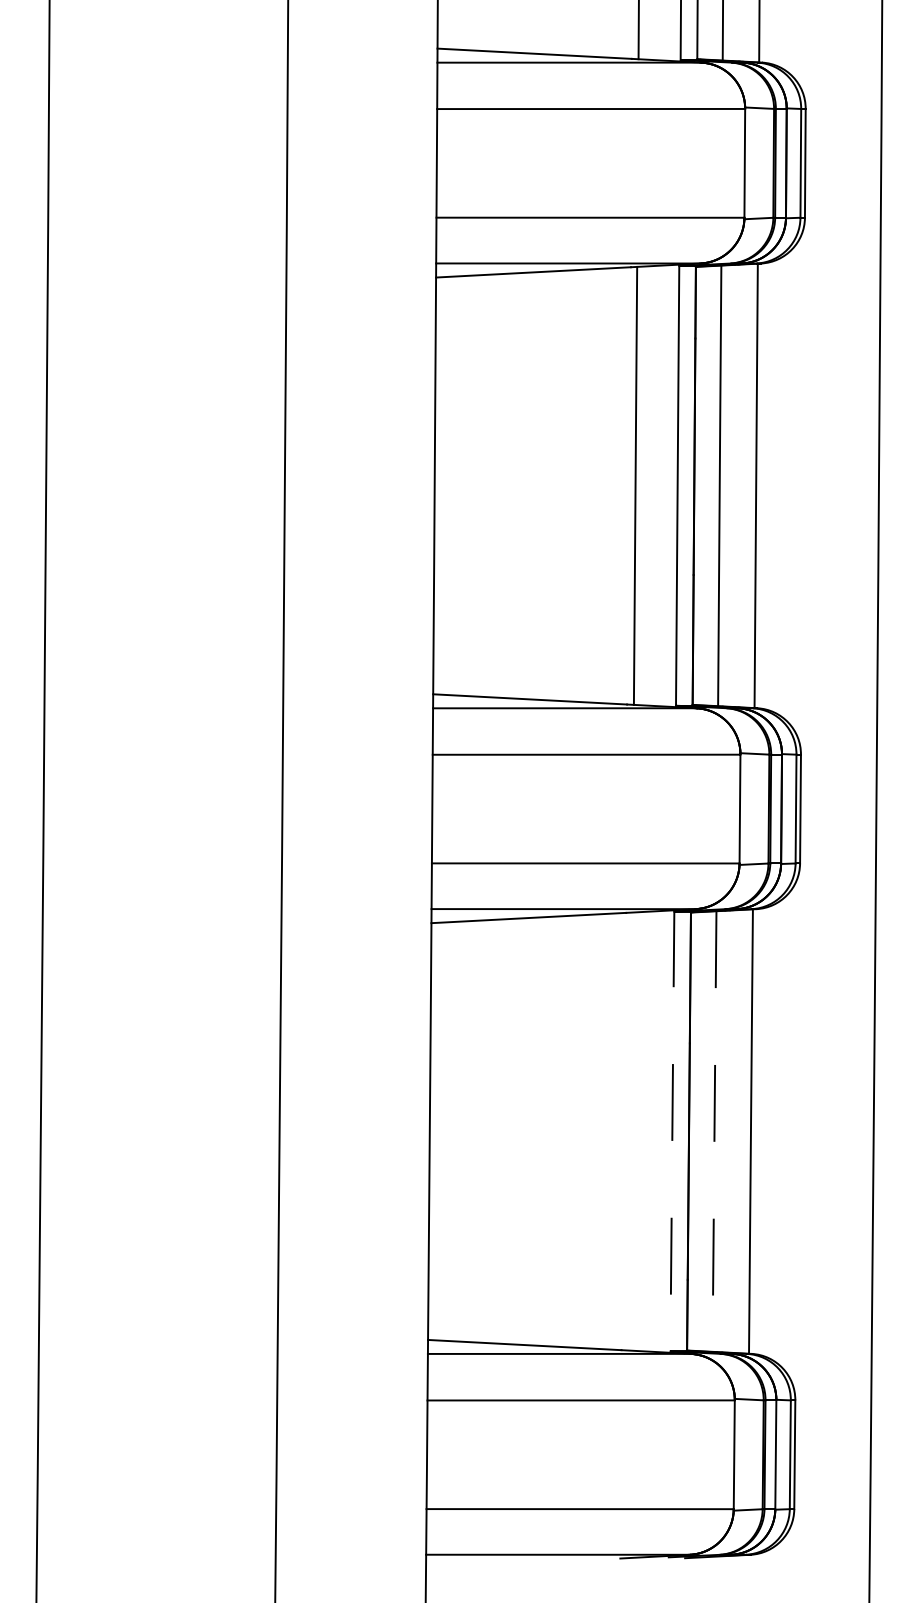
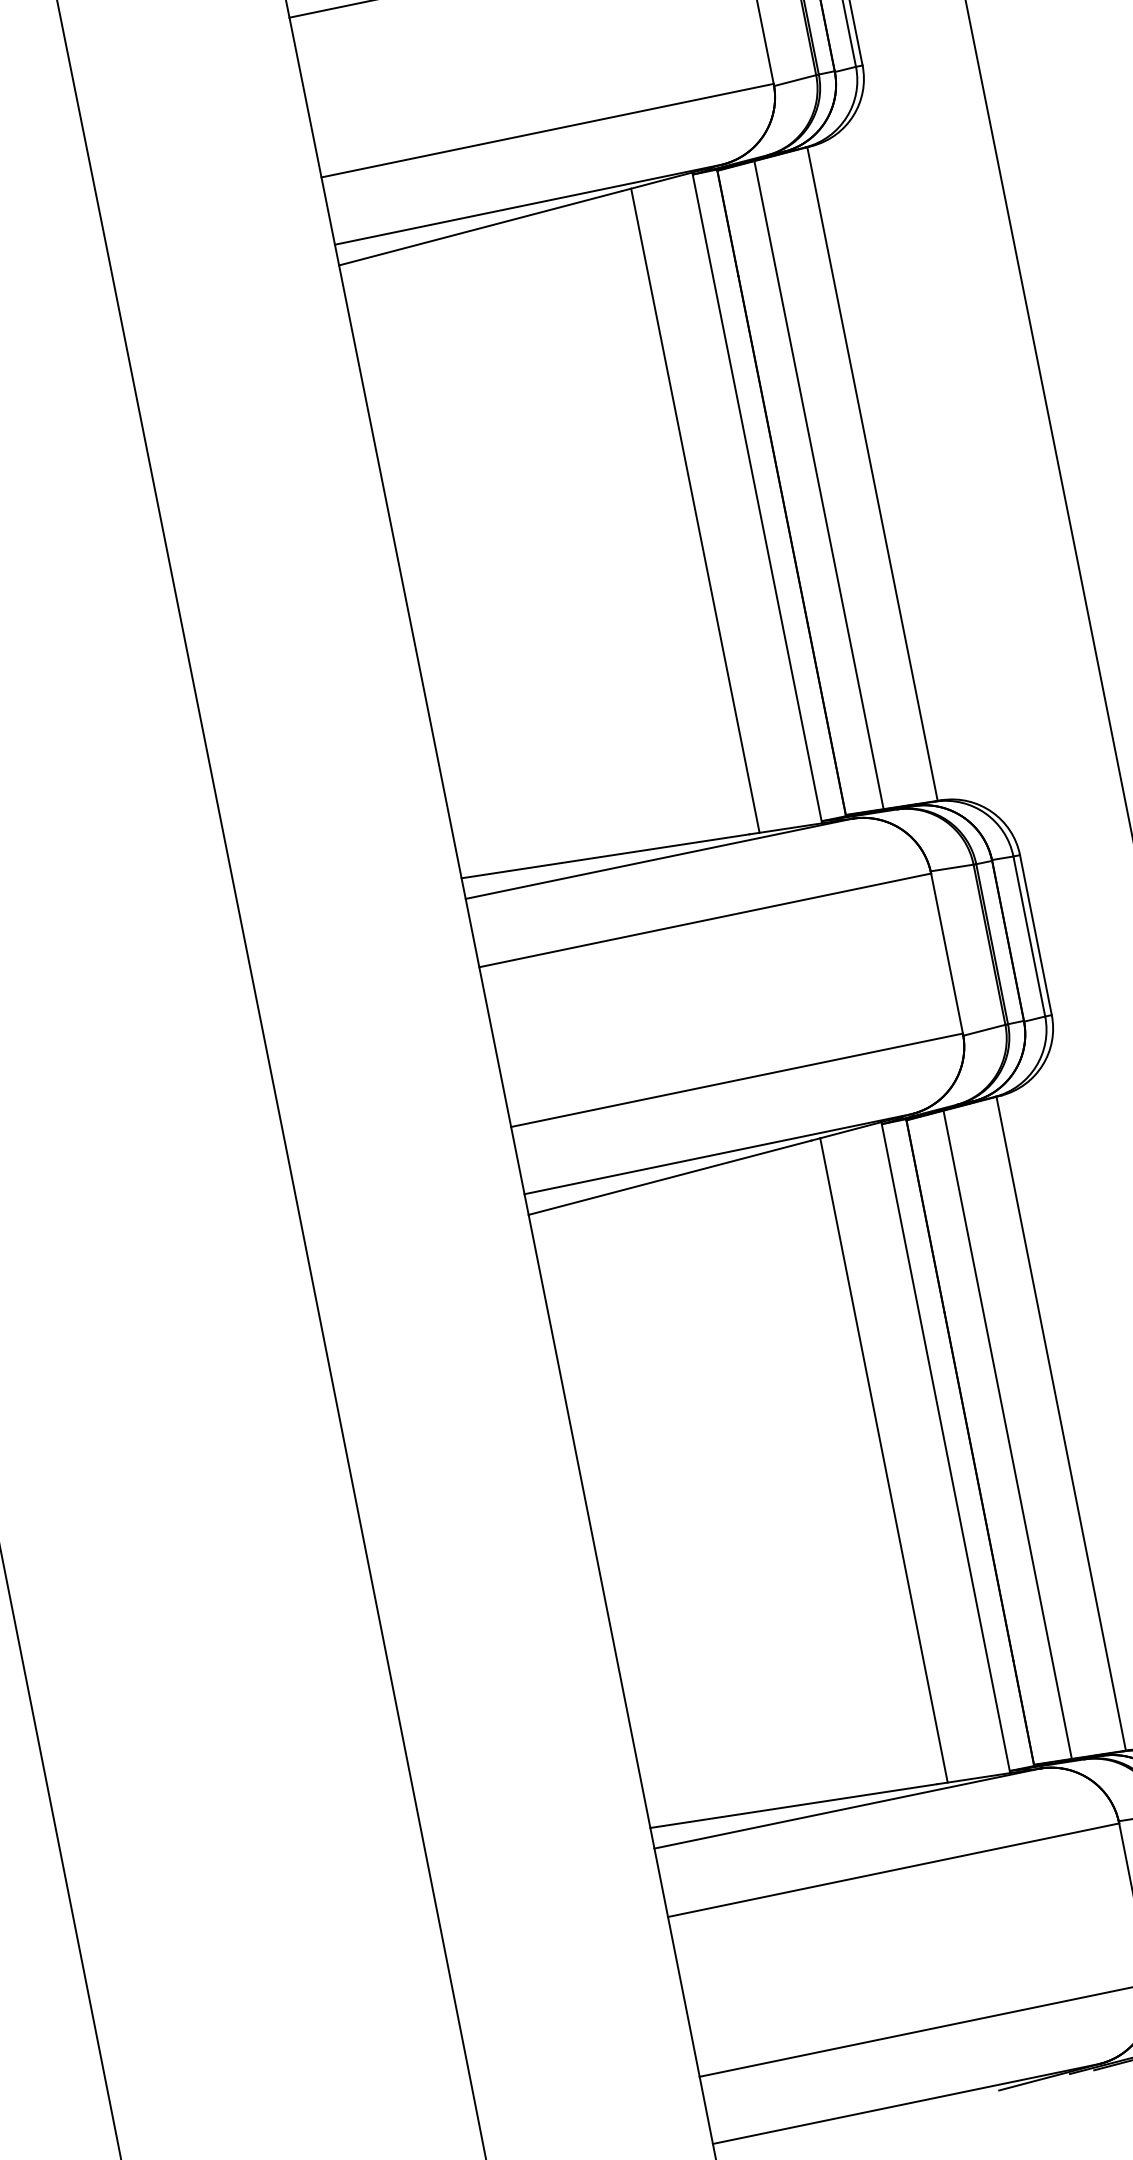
line: (630, 1131) -> (884, 1460), added
line: (672, 1132) -> (946, 1449), dashed -> solid
line: (714, 1132) -> (1007, 1436), dashed -> solid

